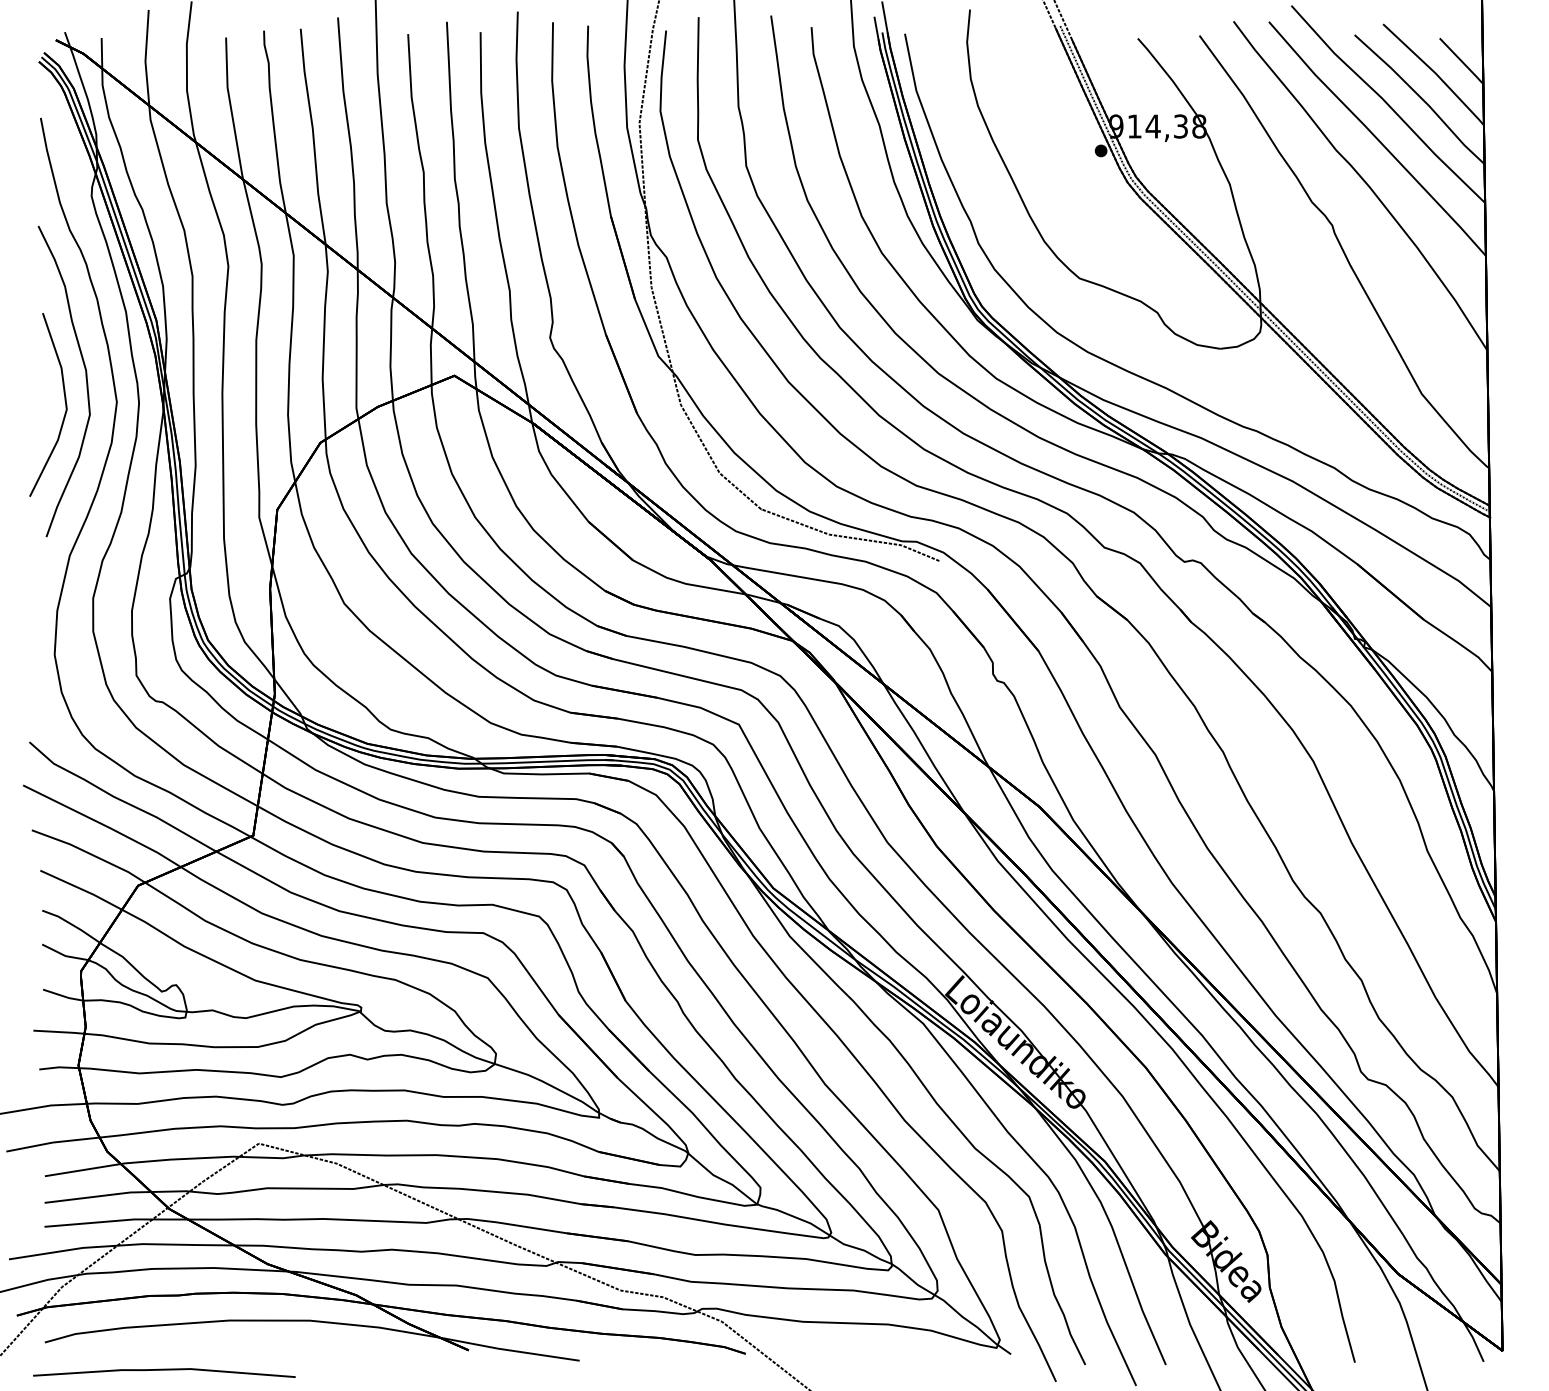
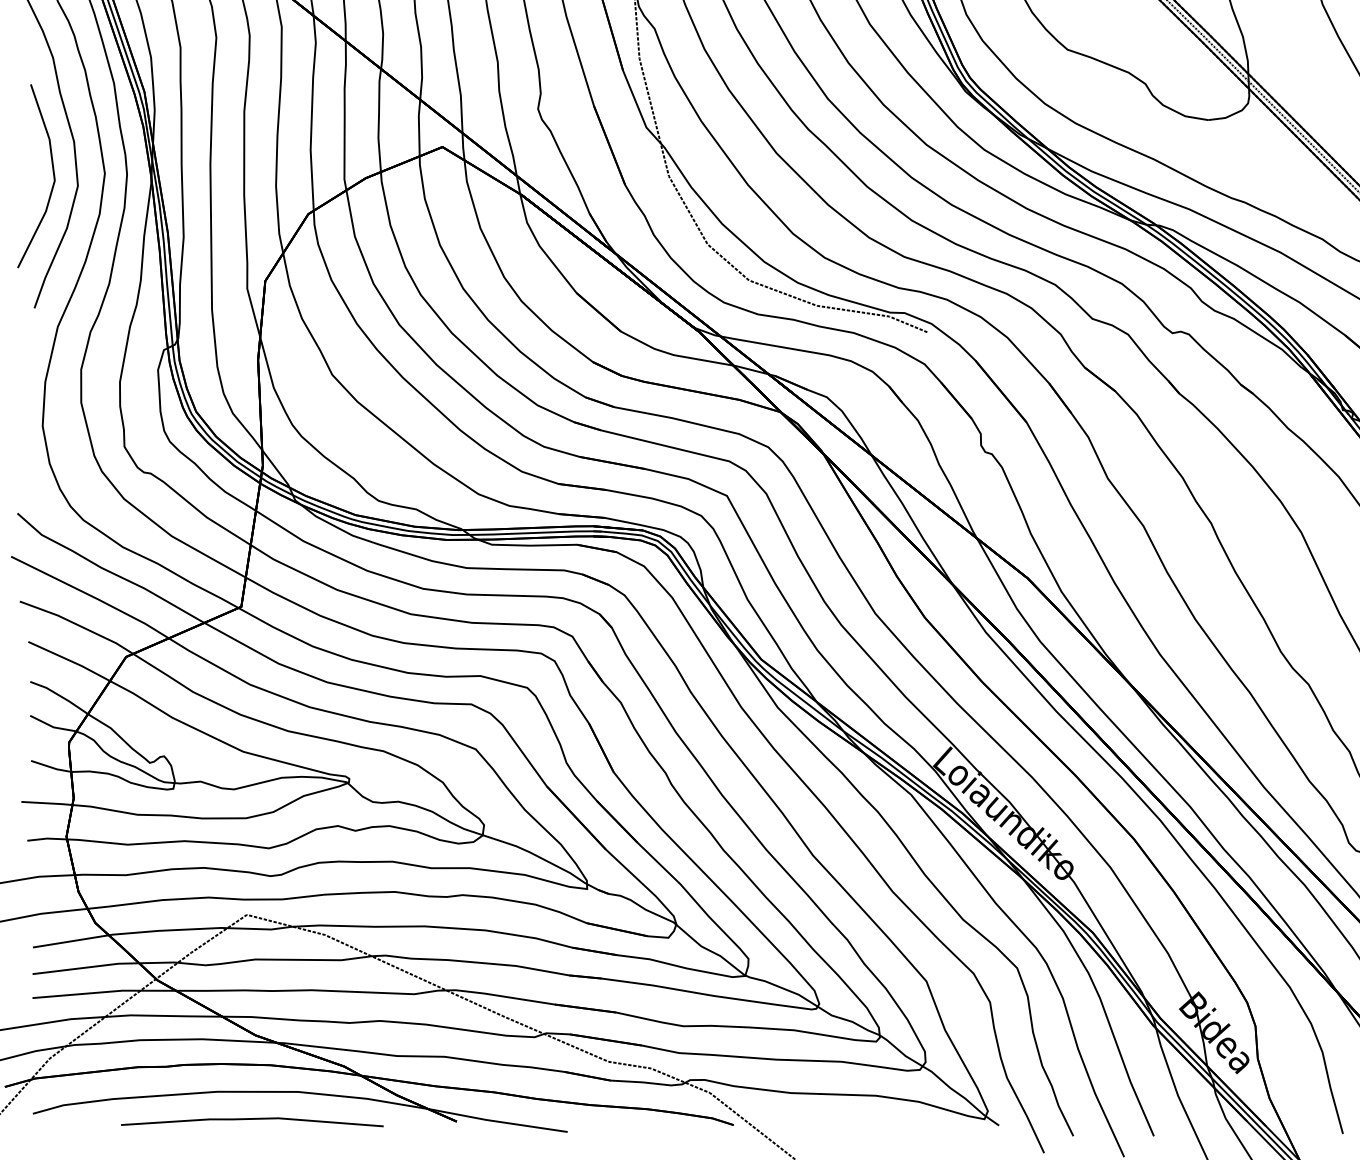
line: (164, 1370) -> (252, 1119), moved

